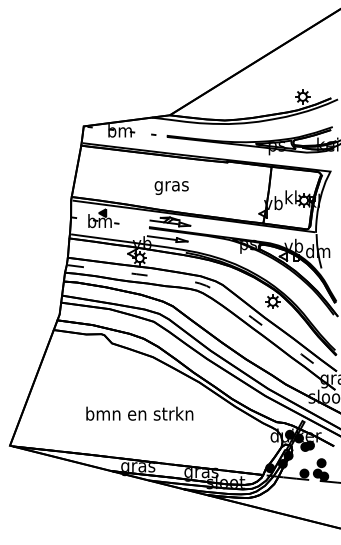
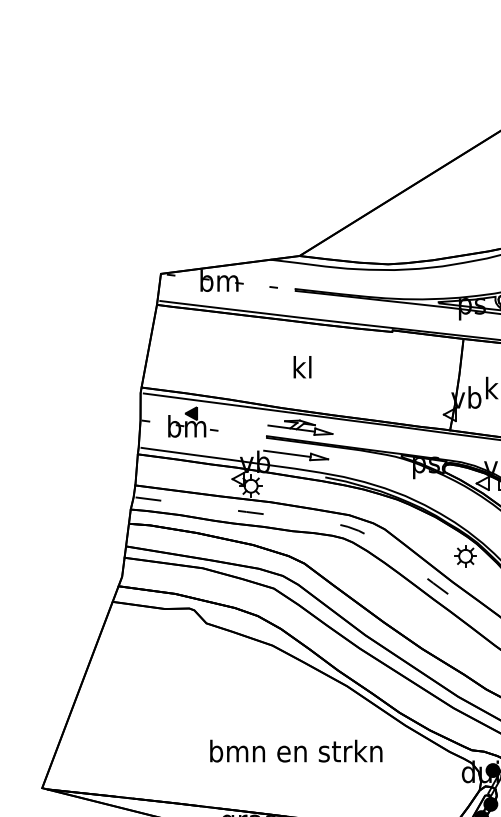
text: (171, 185) -> (302, 369), gras -> kl
text: (139, 413) -> (295, 750), moved

